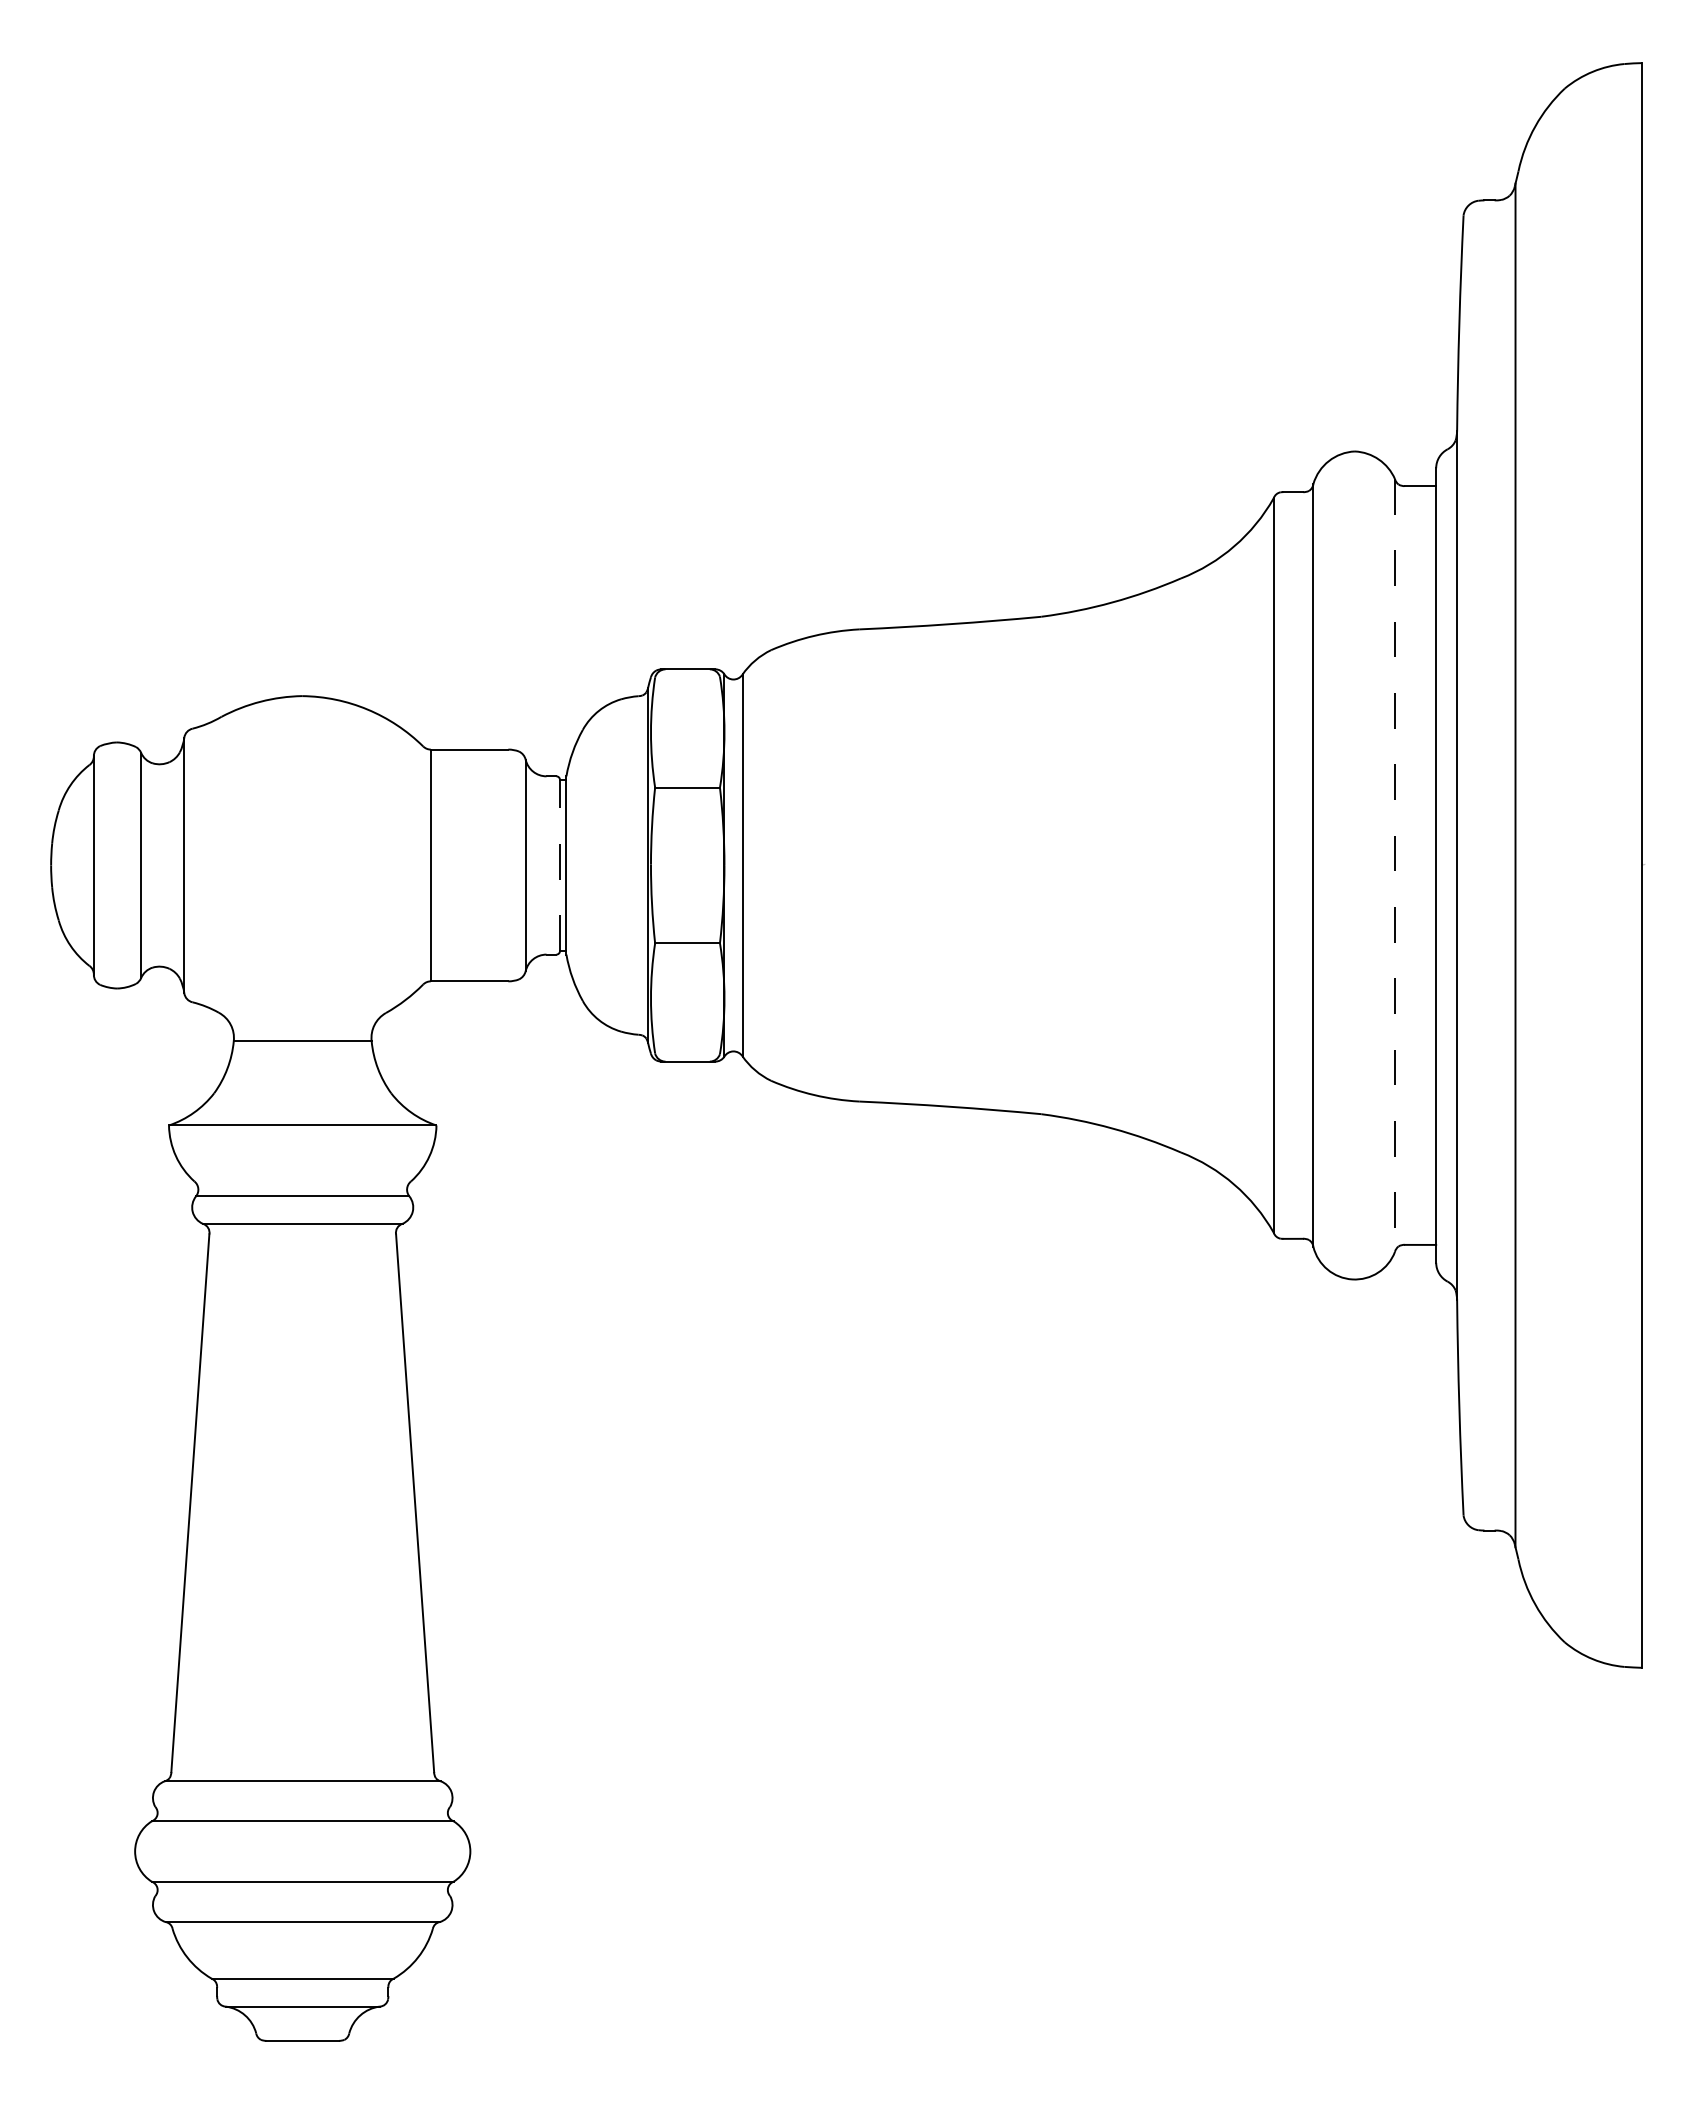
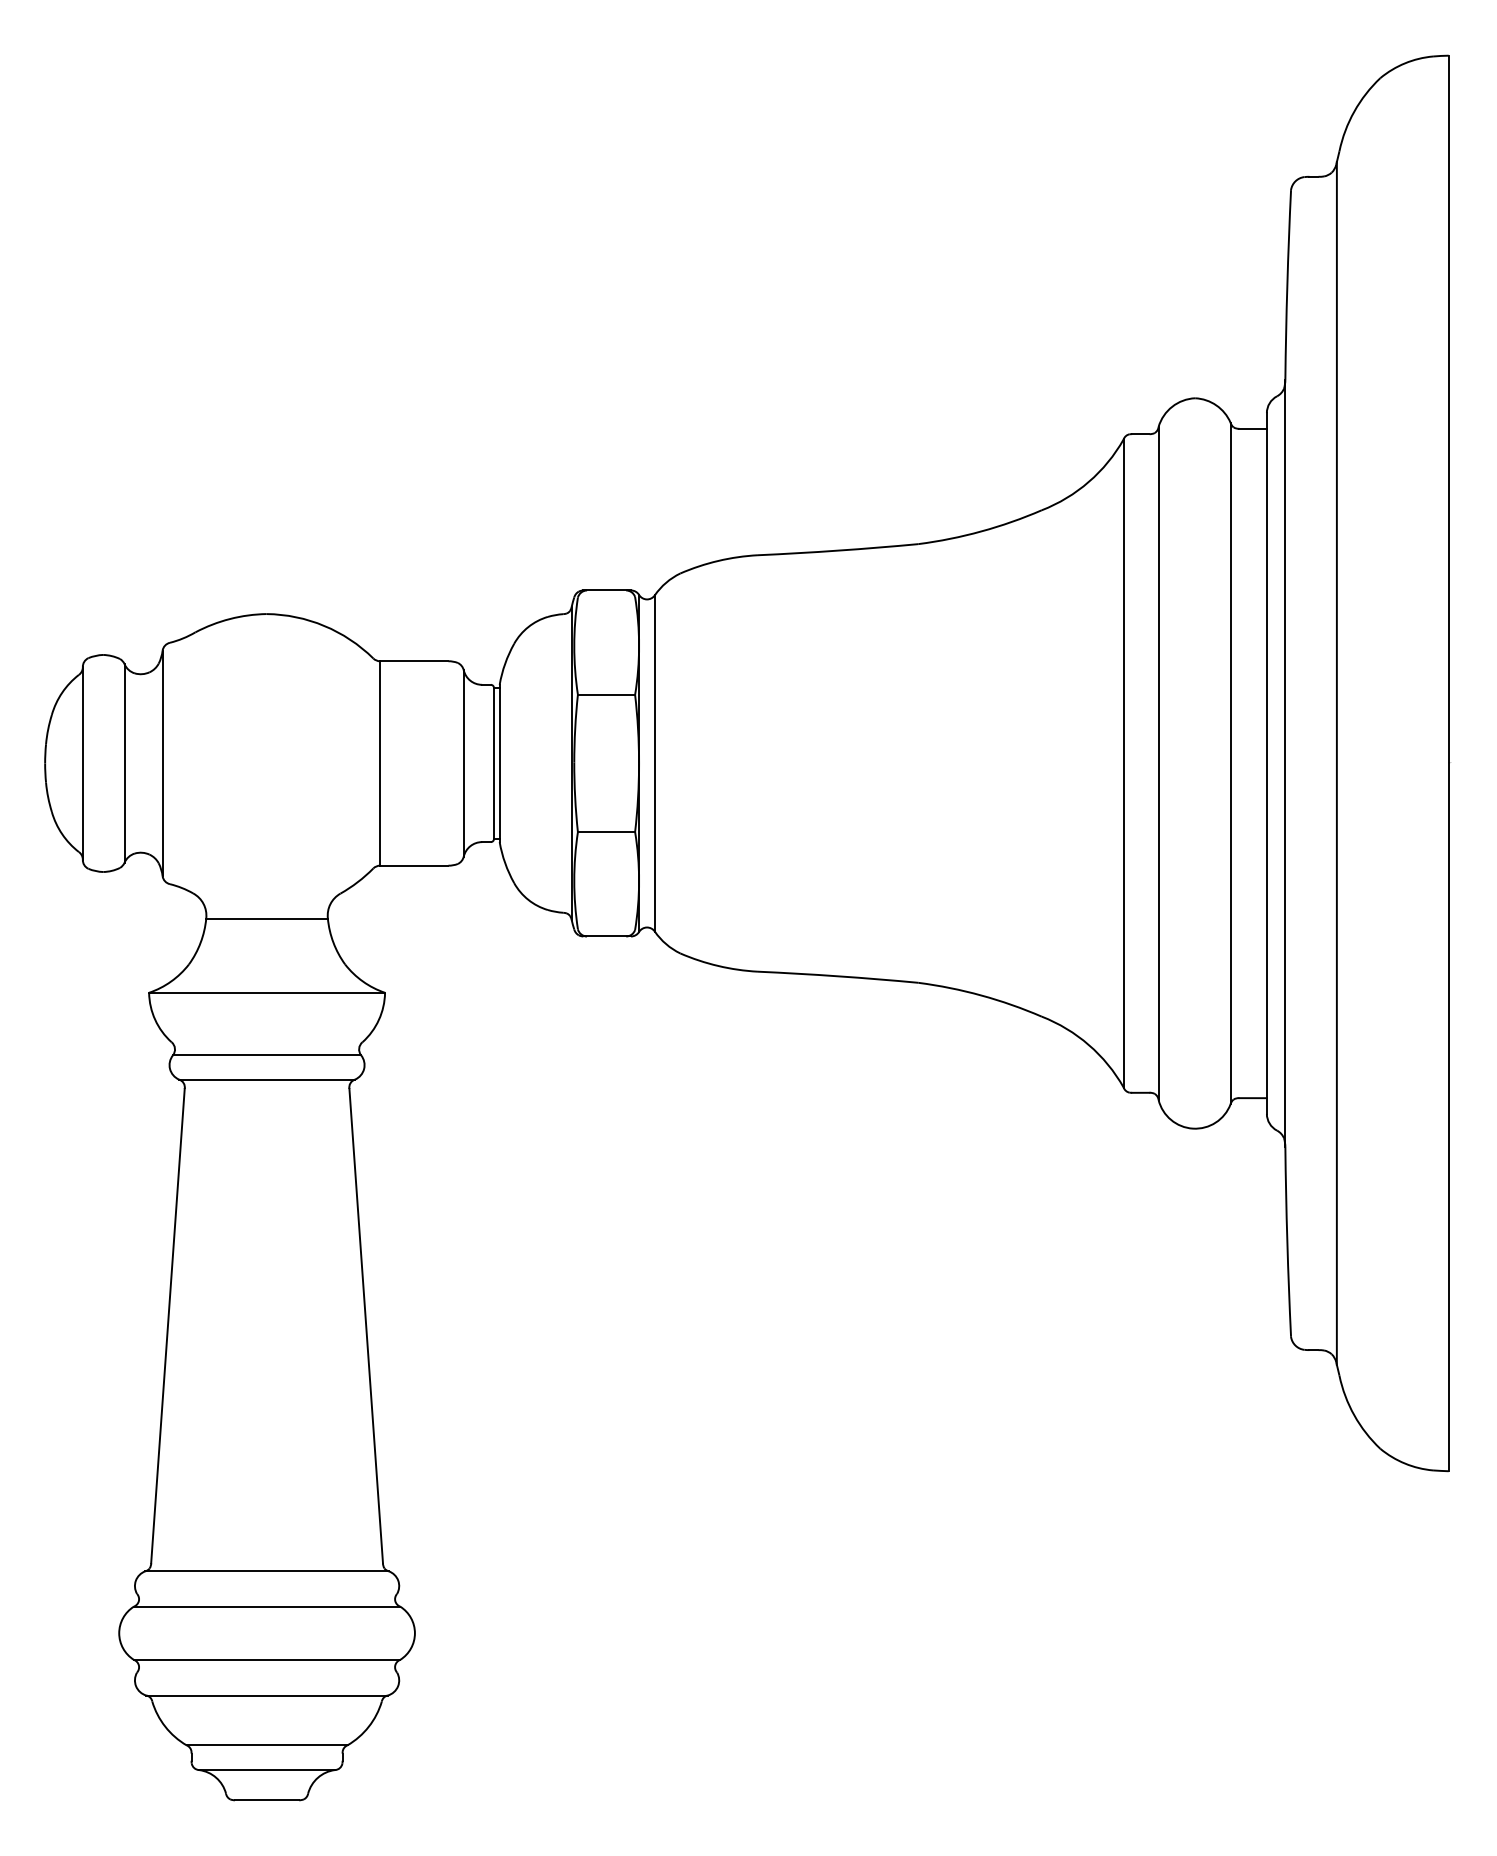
line: (559, 865) -> (493, 763), dashed -> solid
line: (1394, 866) -> (1230, 764), dashed -> solid

